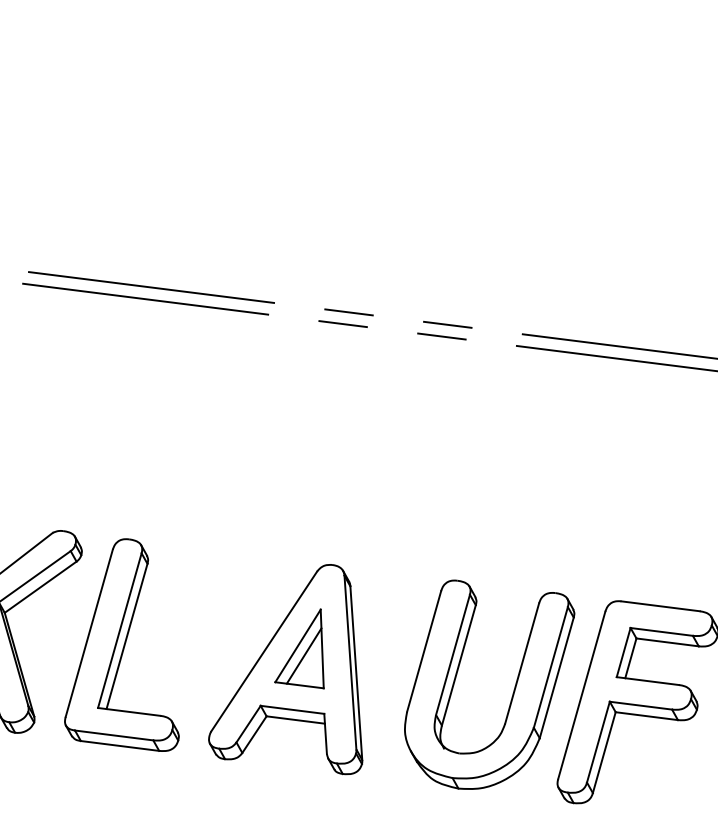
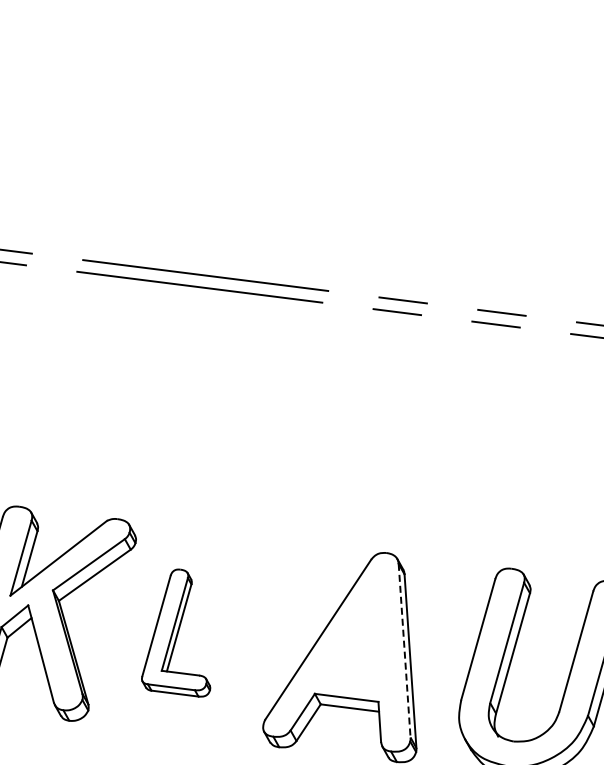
part: (121, 644) -> (175, 632), size x0.6
part: (299, 648) -> (353, 636), removed
line: (350, 663) -> (404, 651), solid -> dashed

